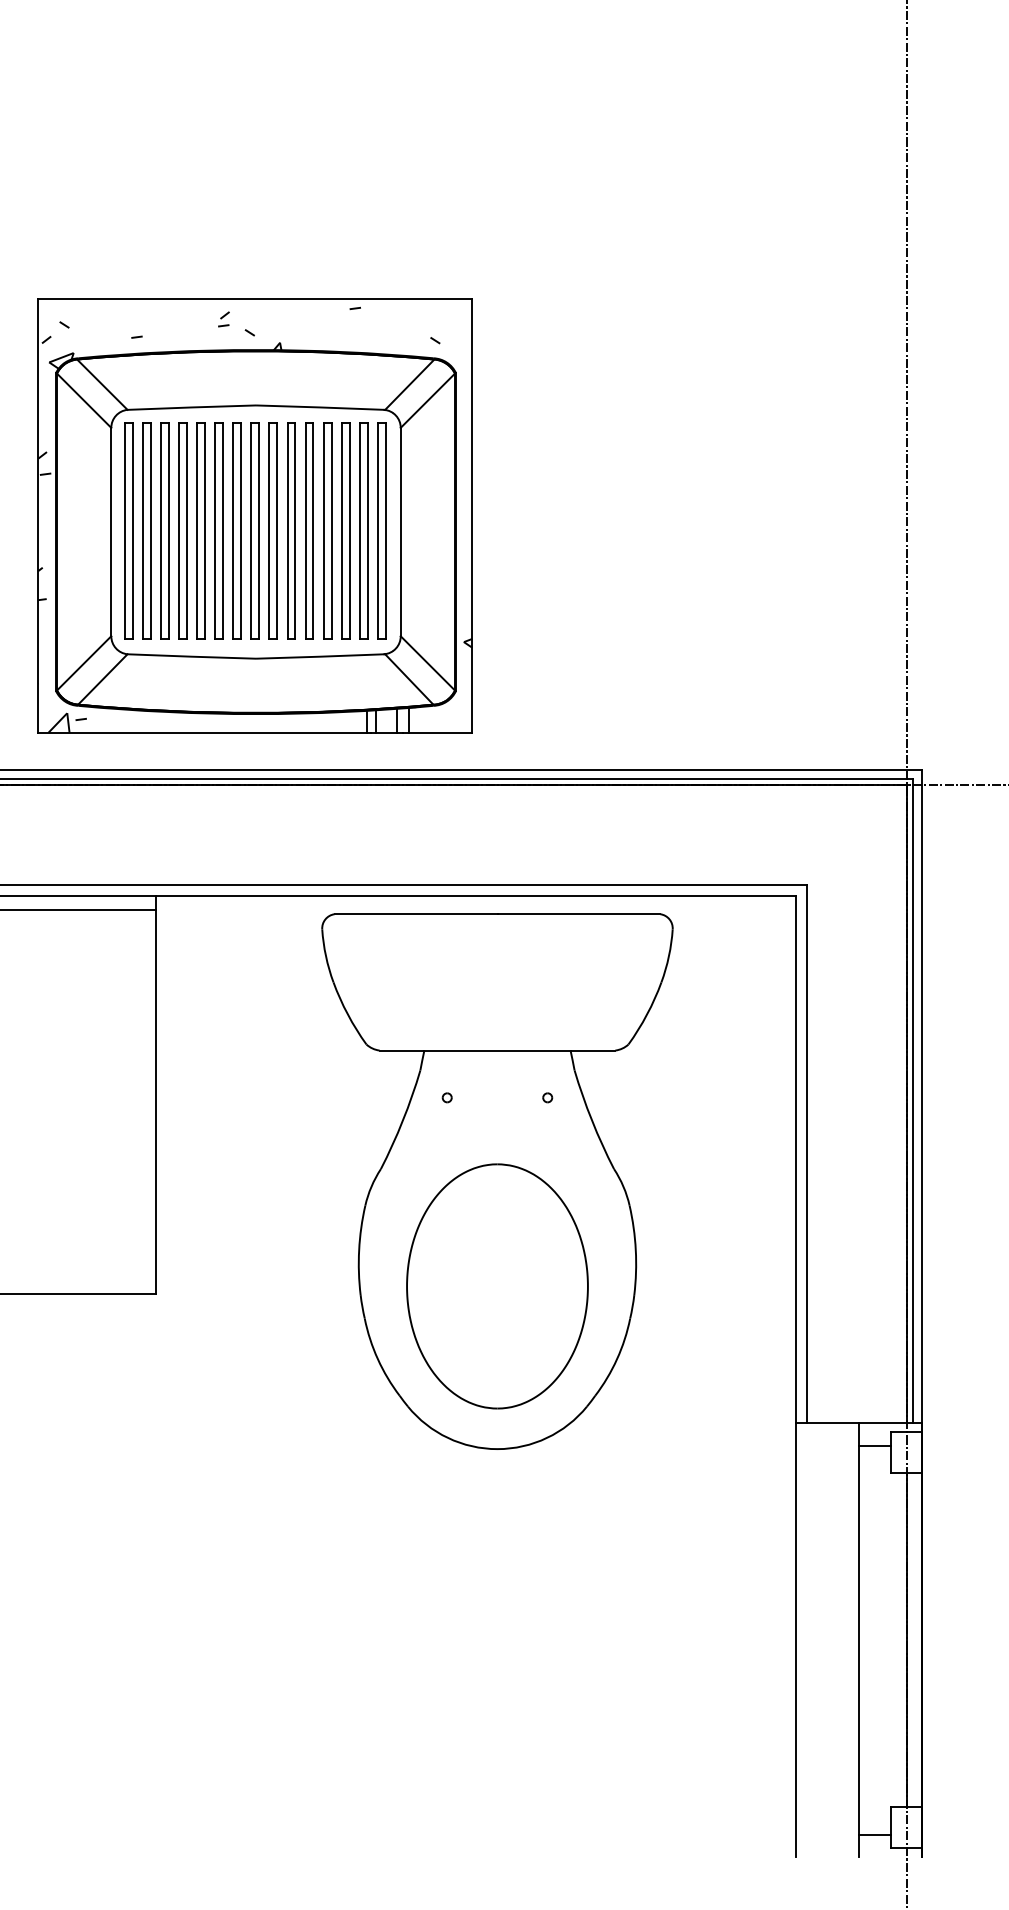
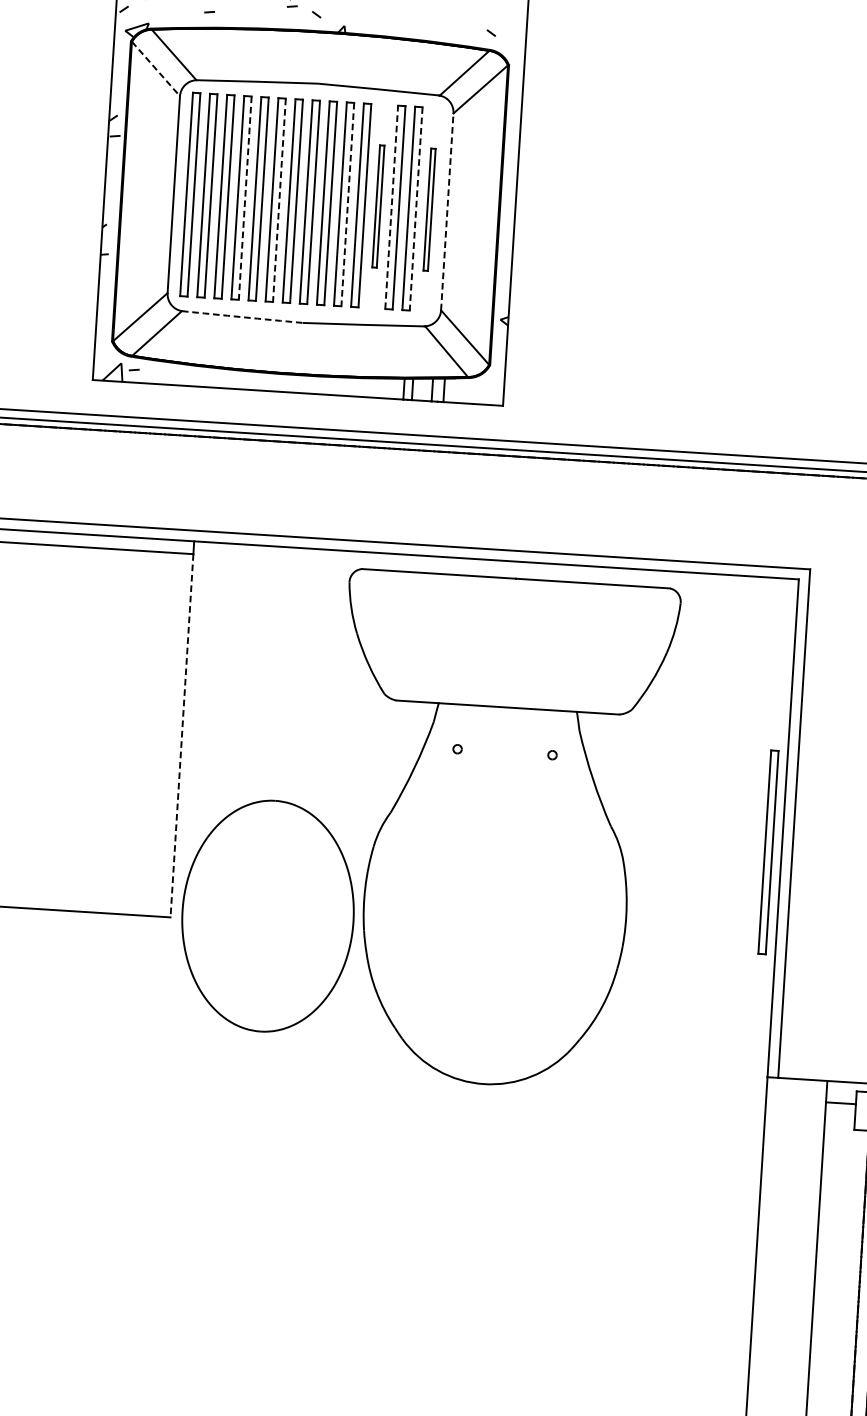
line: (84, 401) -> (156, 69), solid -> dashed
line: (186, 530) -> (244, 197), solid -> dashed
line: (223, 530) -> (279, 199), solid -> dashed
line: (295, 530) -> (347, 204), solid -> dashed
part: (327, 530) -> (378, 206), size x0.6
line: (341, 530) -> (391, 206), solid -> dashed
line: (367, 530) -> (415, 208), solid -> dashed
part: (381, 530) -> (429, 209), size x0.6
line: (400, 531) -> (447, 211), solid -> dashed
arc: (191, 656) -> (242, 317), solid -> dashed
line: (155, 1102) -> (181, 736), solid -> dashed
part: (781, 1185) -> (768, 851), added
part: (497, 1286) -> (268, 916), moved

